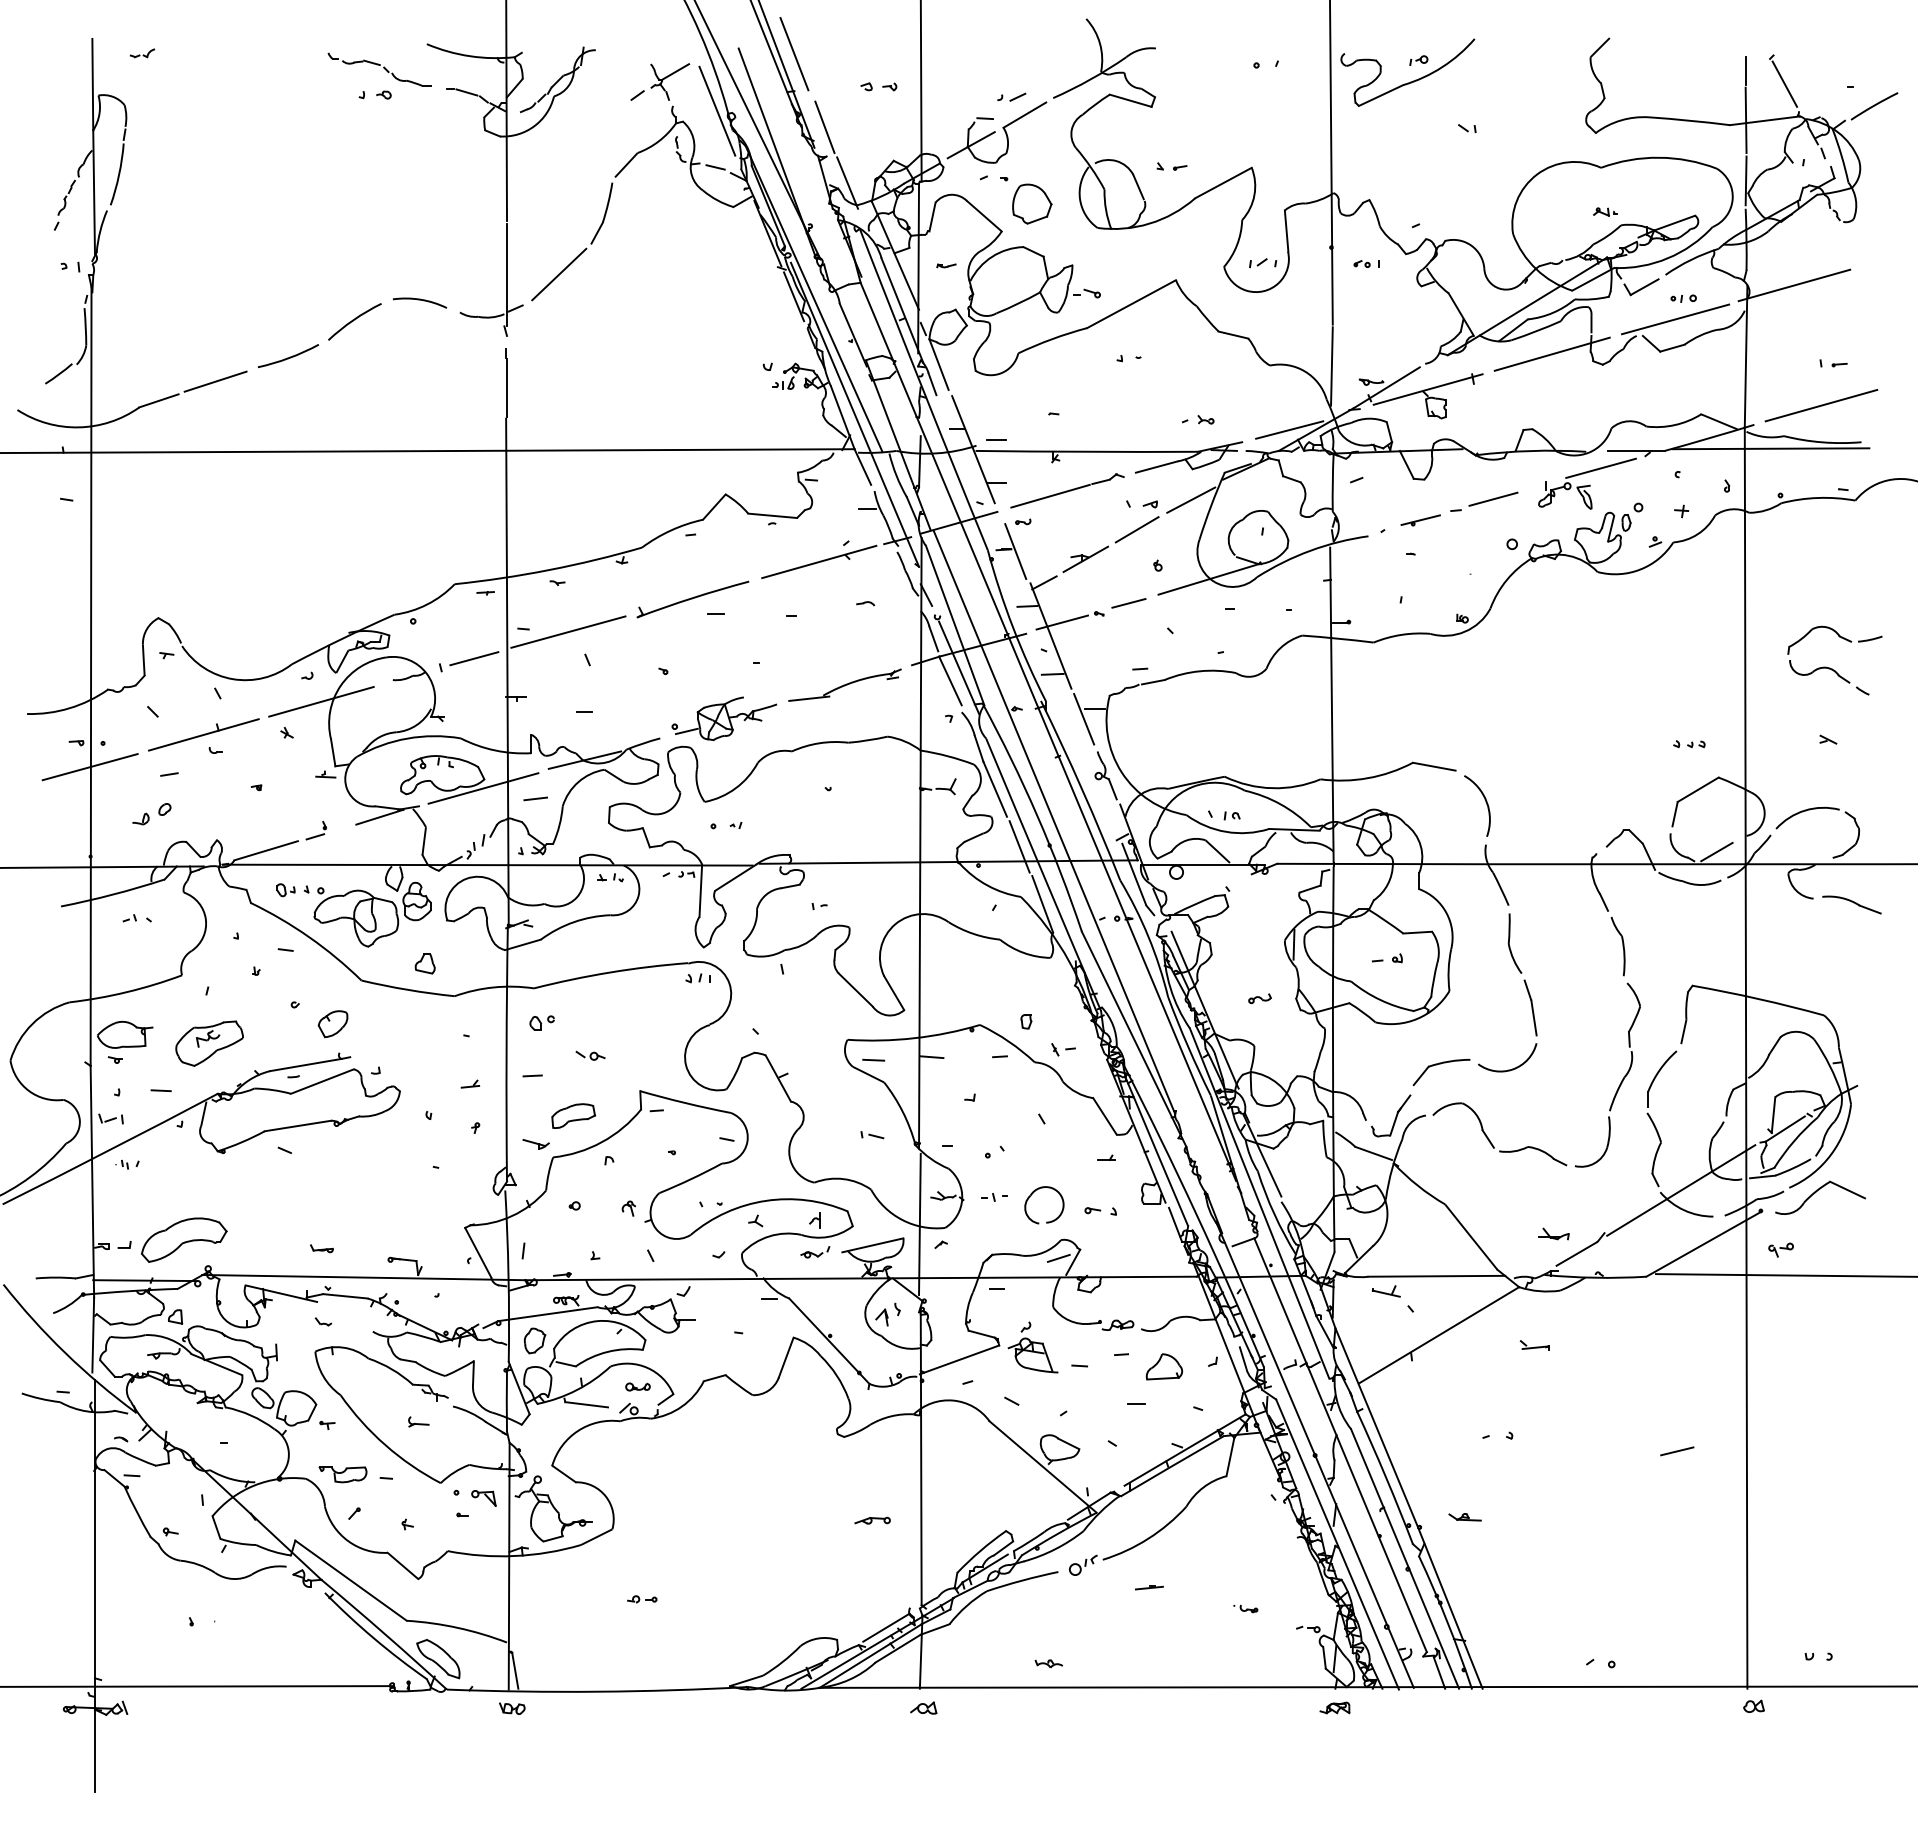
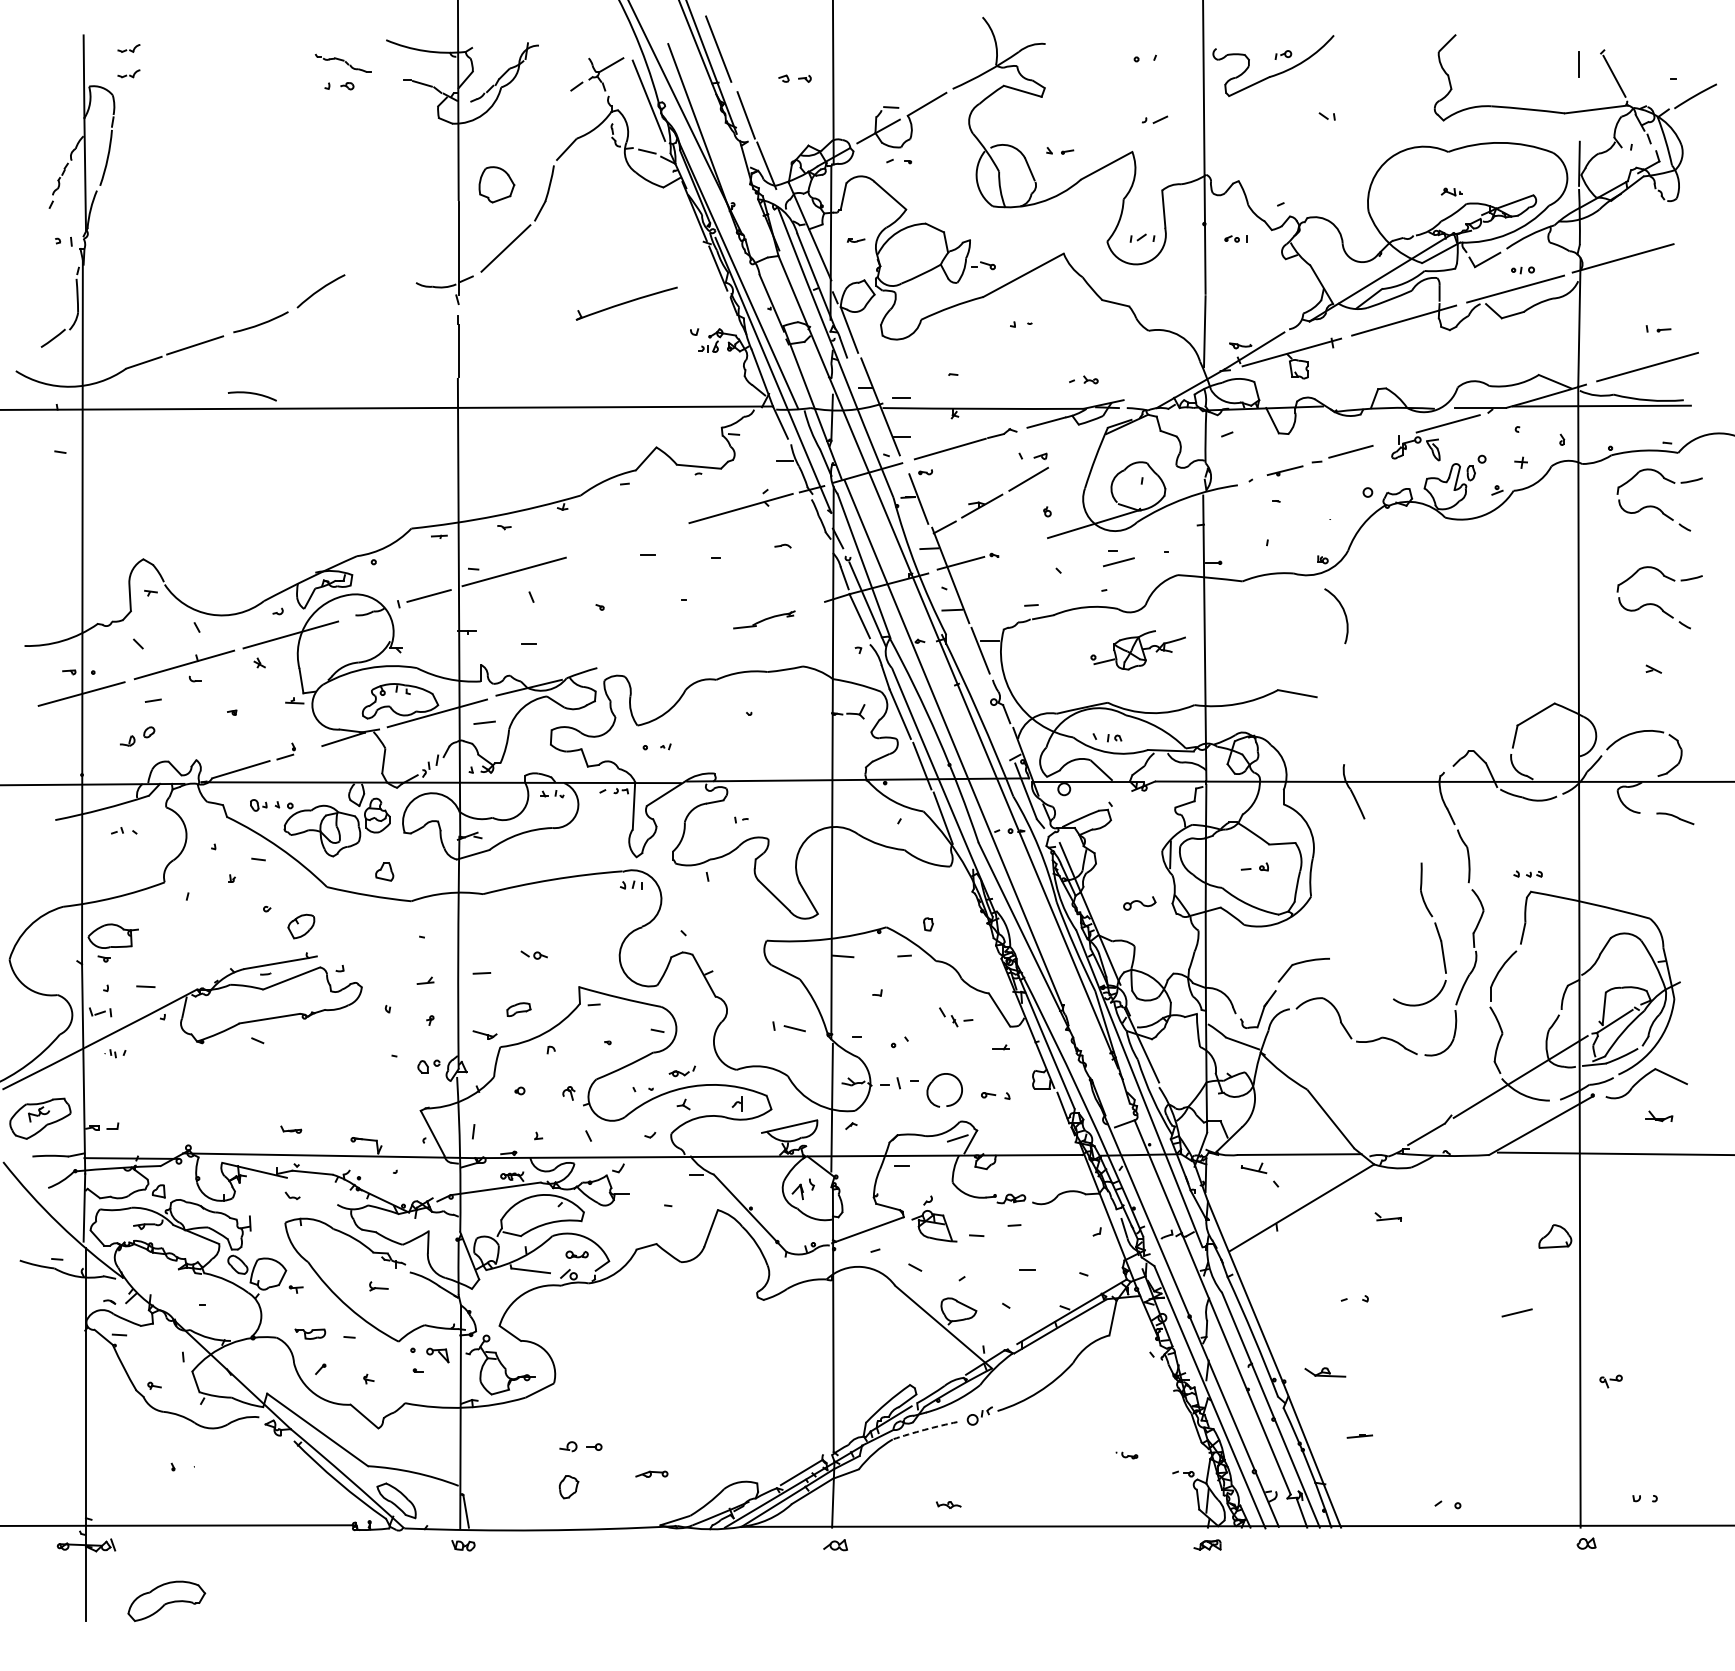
part: (379, 69) -> (343, 63), size x0.6
part: (142, 81) -> (128, 73), added
part: (1011, 96) -> (1154, 119), moved
line: (1745, 120) -> (1578, 109), removed
part: (1032, 203) -> (497, 184), moved
arc: (420, 300) -> (252, 394), moved
line: (1289, 429) -> (1166, 388), removed
line: (1191, 499) -> (1077, 451), removed
part: (1830, 559) -> (1655, 506), added
part: (692, 599) -> (626, 303), moved
line: (1128, 603) -> (1118, 562), moved
part: (844, 684) -> (763, 619), size x0.6
part: (724, 718) -> (1138, 650), moved
part: (1689, 744) -> (1528, 874), moved
arc: (1485, 802) -> (1343, 612), moved
line: (1716, 851) -> (1552, 770), removed
part: (1851, 904) -> (1674, 818), size x0.7
part: (1525, 986) -> (1435, 928), moved
part: (1259, 998) -> (1139, 903), size x1.6
part: (541, 1022) -> (428, 1066), moved
part: (209, 1043) -> (40, 1118), moved
part: (1063, 1049) -> (962, 1020), moved
line: (873, 1059) -> (790, 958), removed
part: (573, 1115) -> (518, 1009), size x0.6
part: (872, 1135) -> (789, 1027), size x1.6
part: (994, 1197) -> (899, 1083), size x1.6
part: (1553, 1233) -> (1658, 1115), moved
part: (184, 1239) -> (166, 1600), moved
part: (1780, 1249) -> (1610, 1380), moved
part: (815, 1252) -> (682, 1071), moved
part: (534, 1340) -> (568, 1486), moved
part: (1164, 1366) -> (1555, 1236), moved
part: (342, 1474) -> (309, 1333), size x0.7
part: (1464, 1517) -> (1324, 1372), size x1.4
part: (872, 1520) -> (651, 1474), moved
arc: (1022, 1580) -> (924, 1429), solid -> dashed
part: (1149, 1587) -> (1360, 1436), moved
part: (642, 1599) -> (581, 1446), size x1.6

